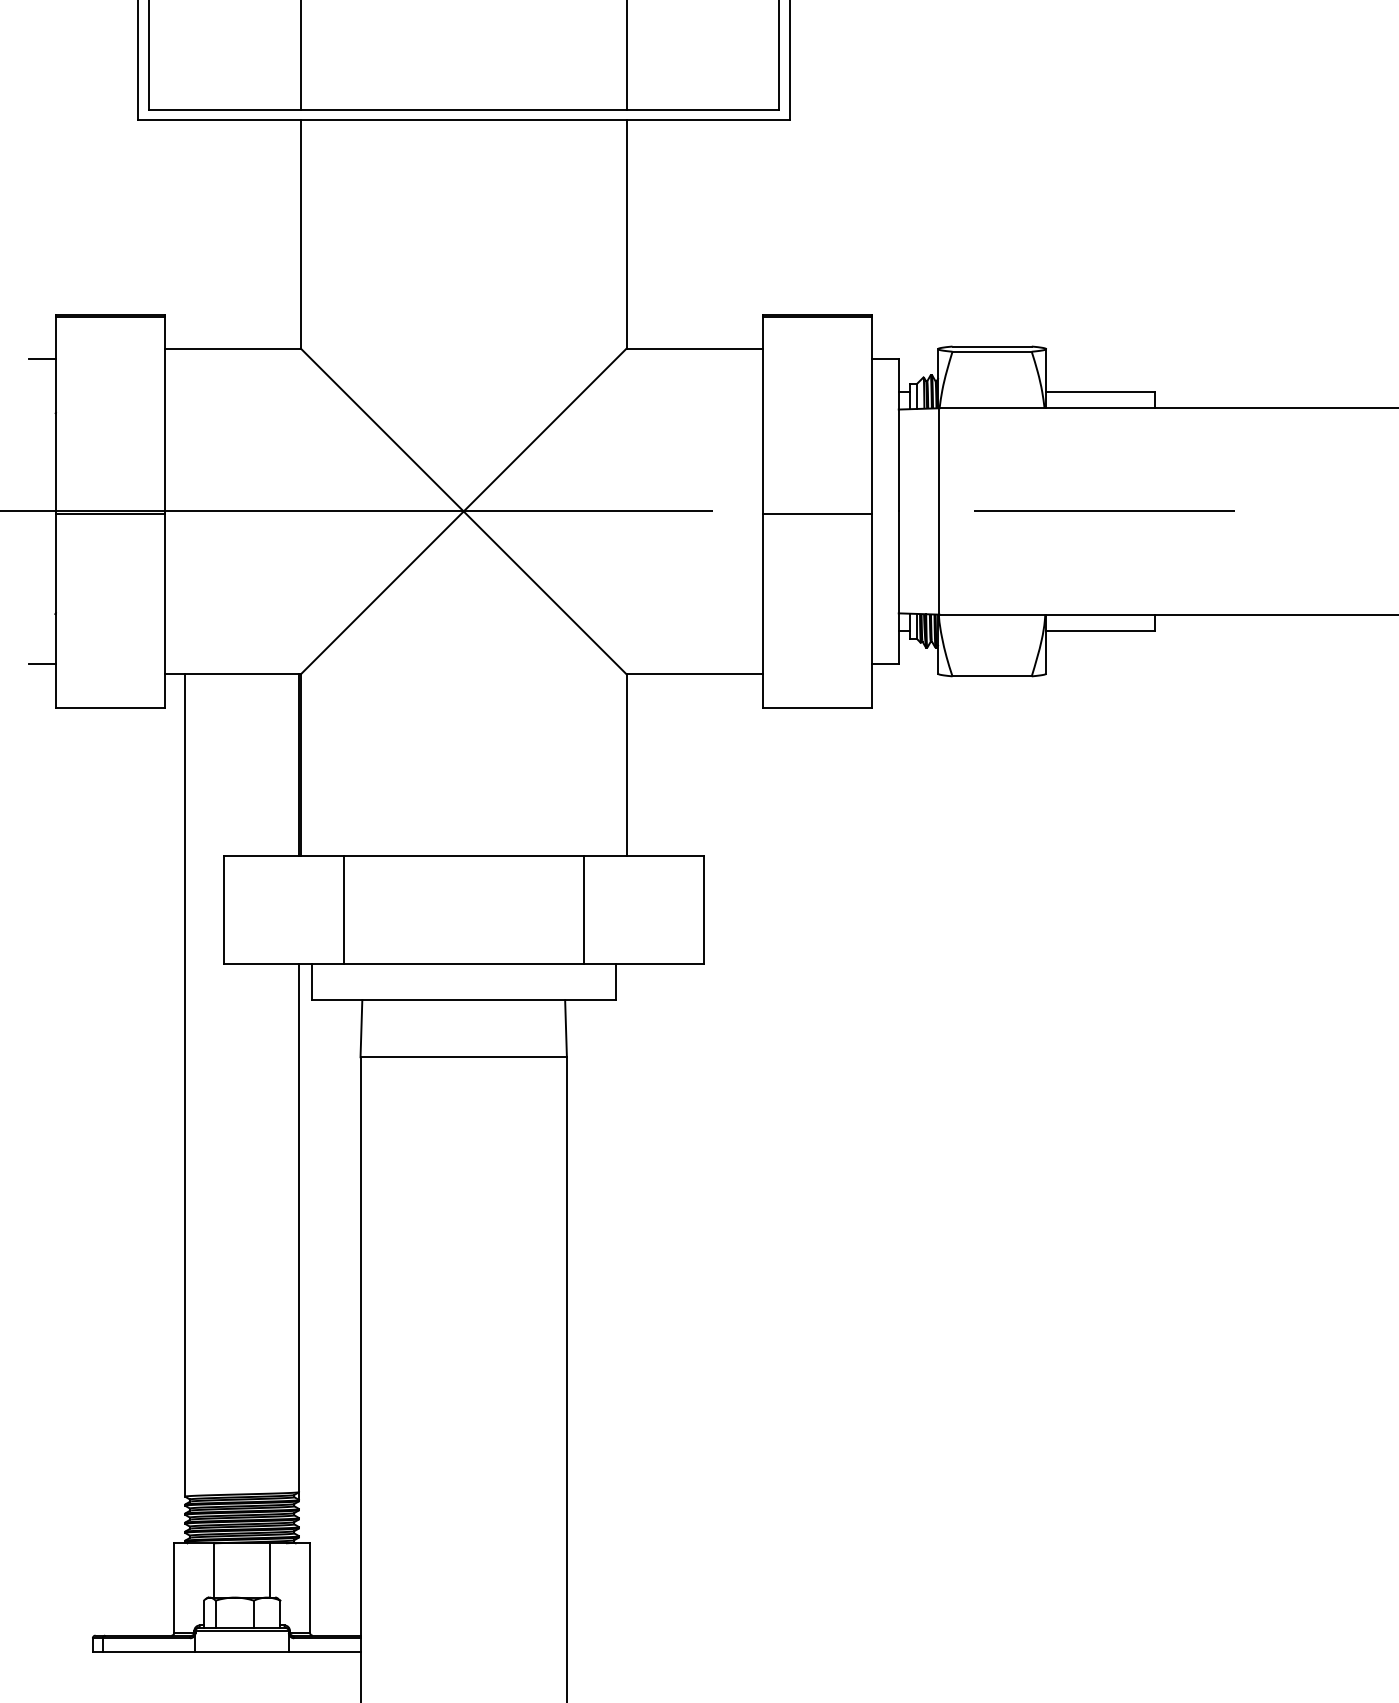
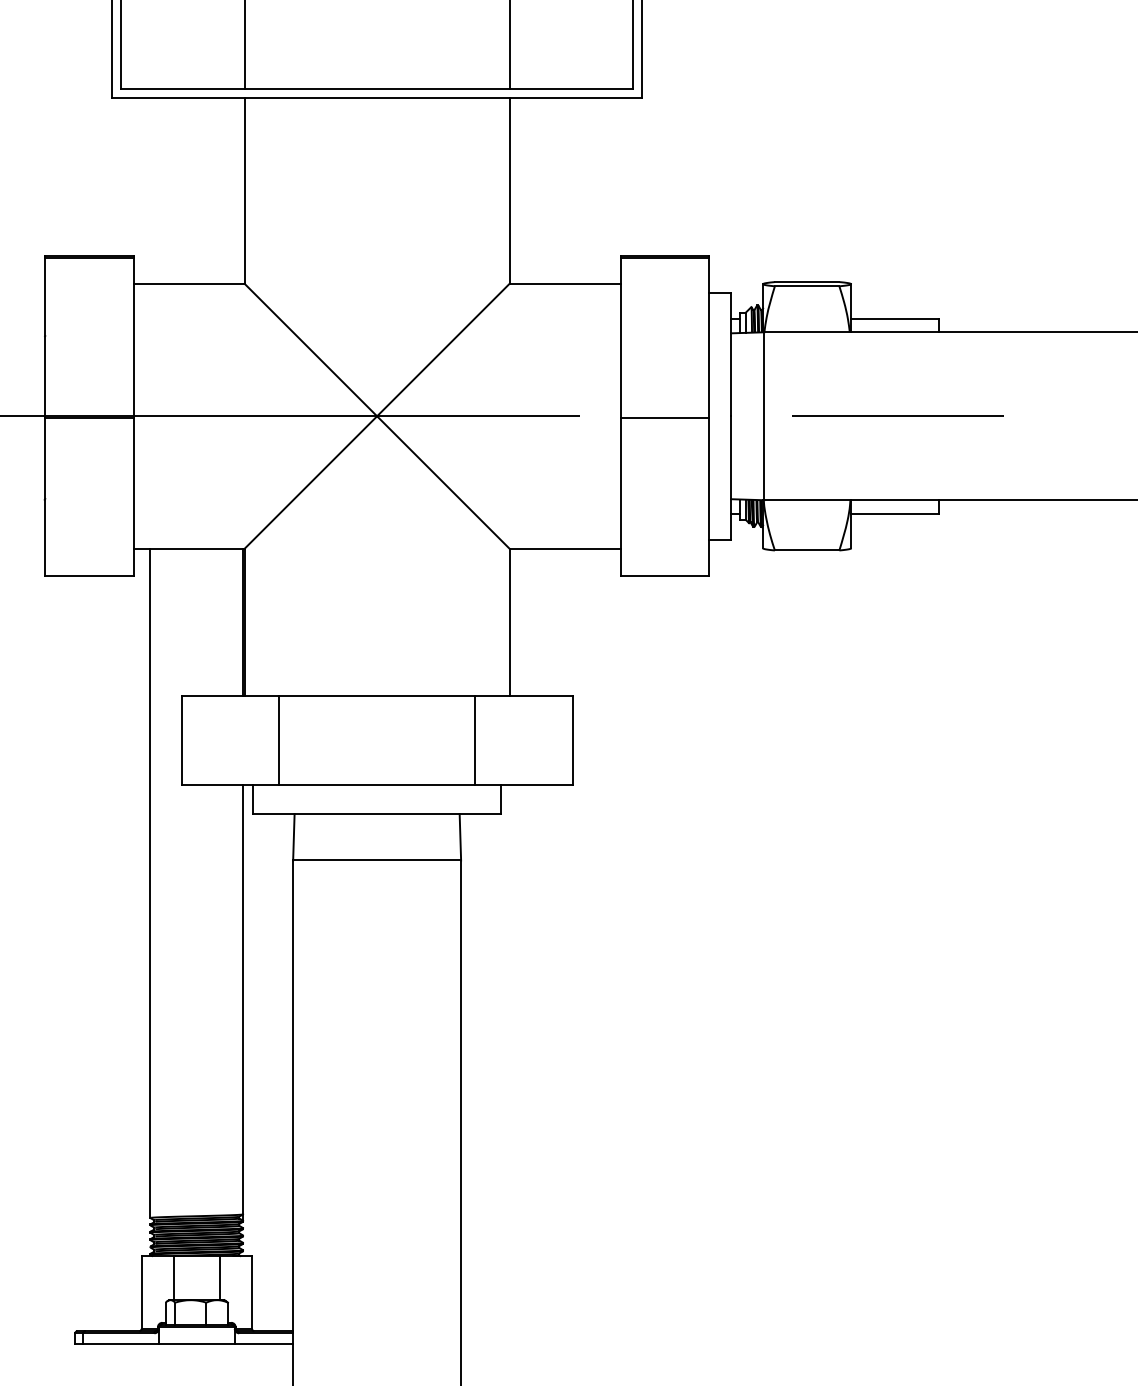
line: (41, 359) -> (33, 292), removed
line: (41, 663) -> (33, 540), removed

